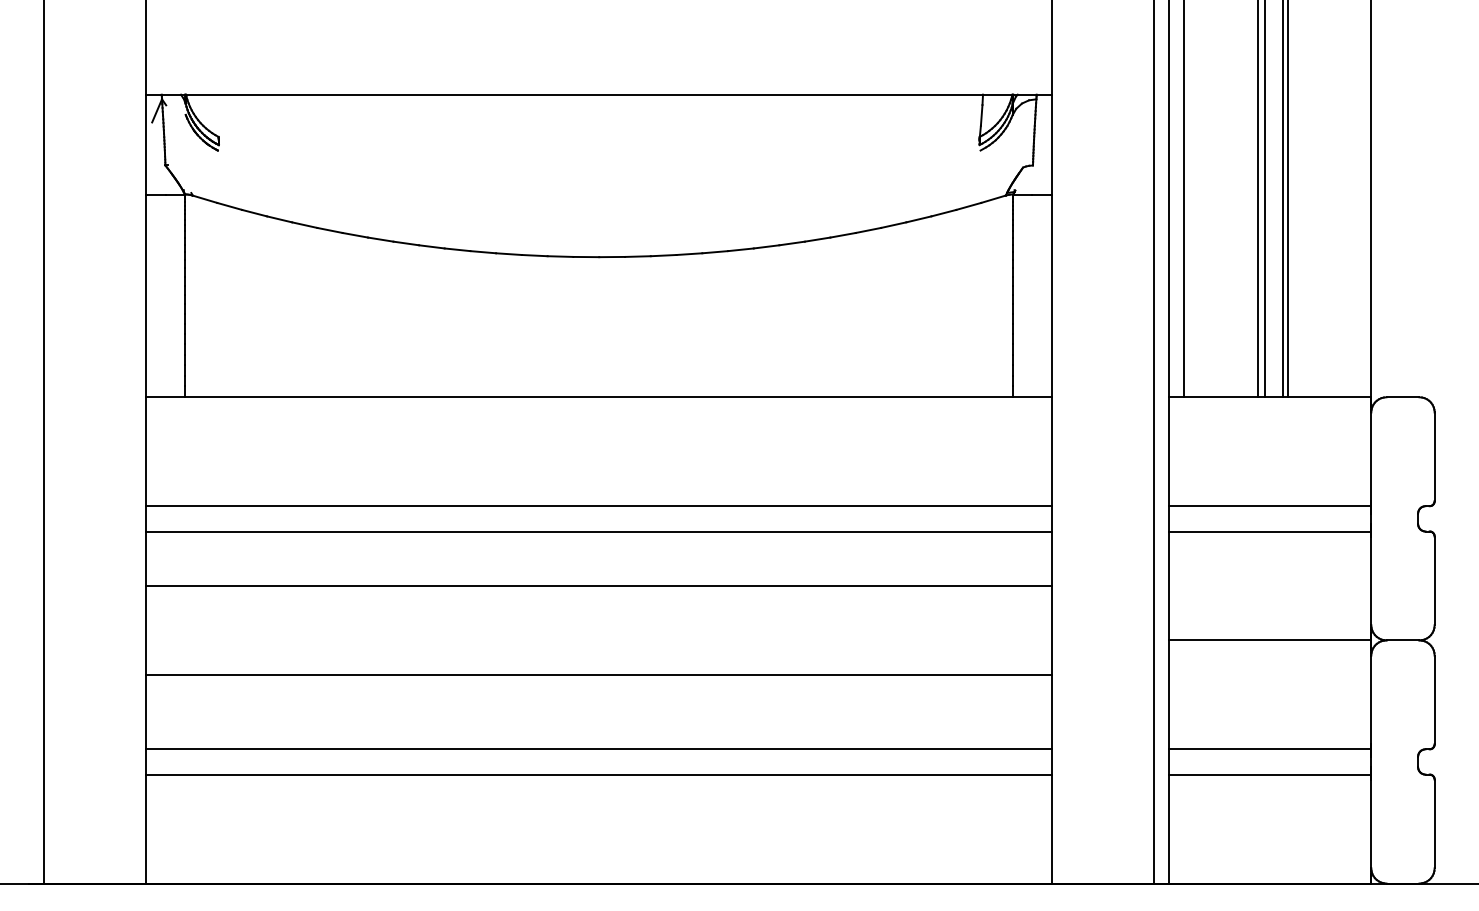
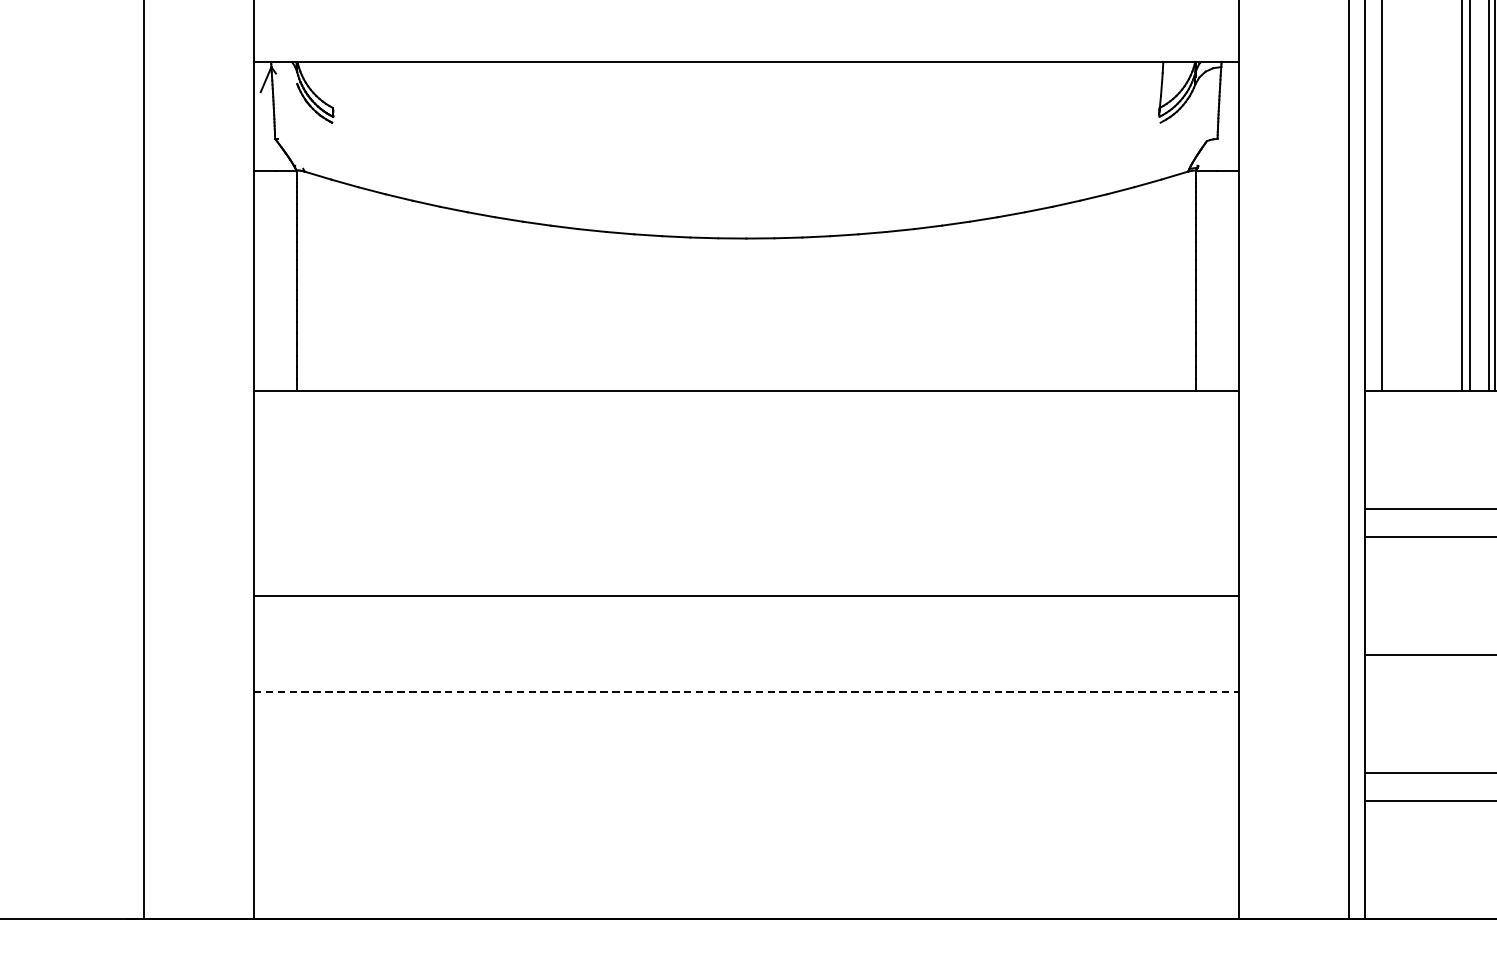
line: (598, 506) -> (745, 509), removed
line: (598, 531) -> (745, 536), removed
line: (599, 674) -> (746, 691), solid -> dashed
line: (598, 749) -> (745, 773), removed
line: (598, 774) -> (745, 800), removed

